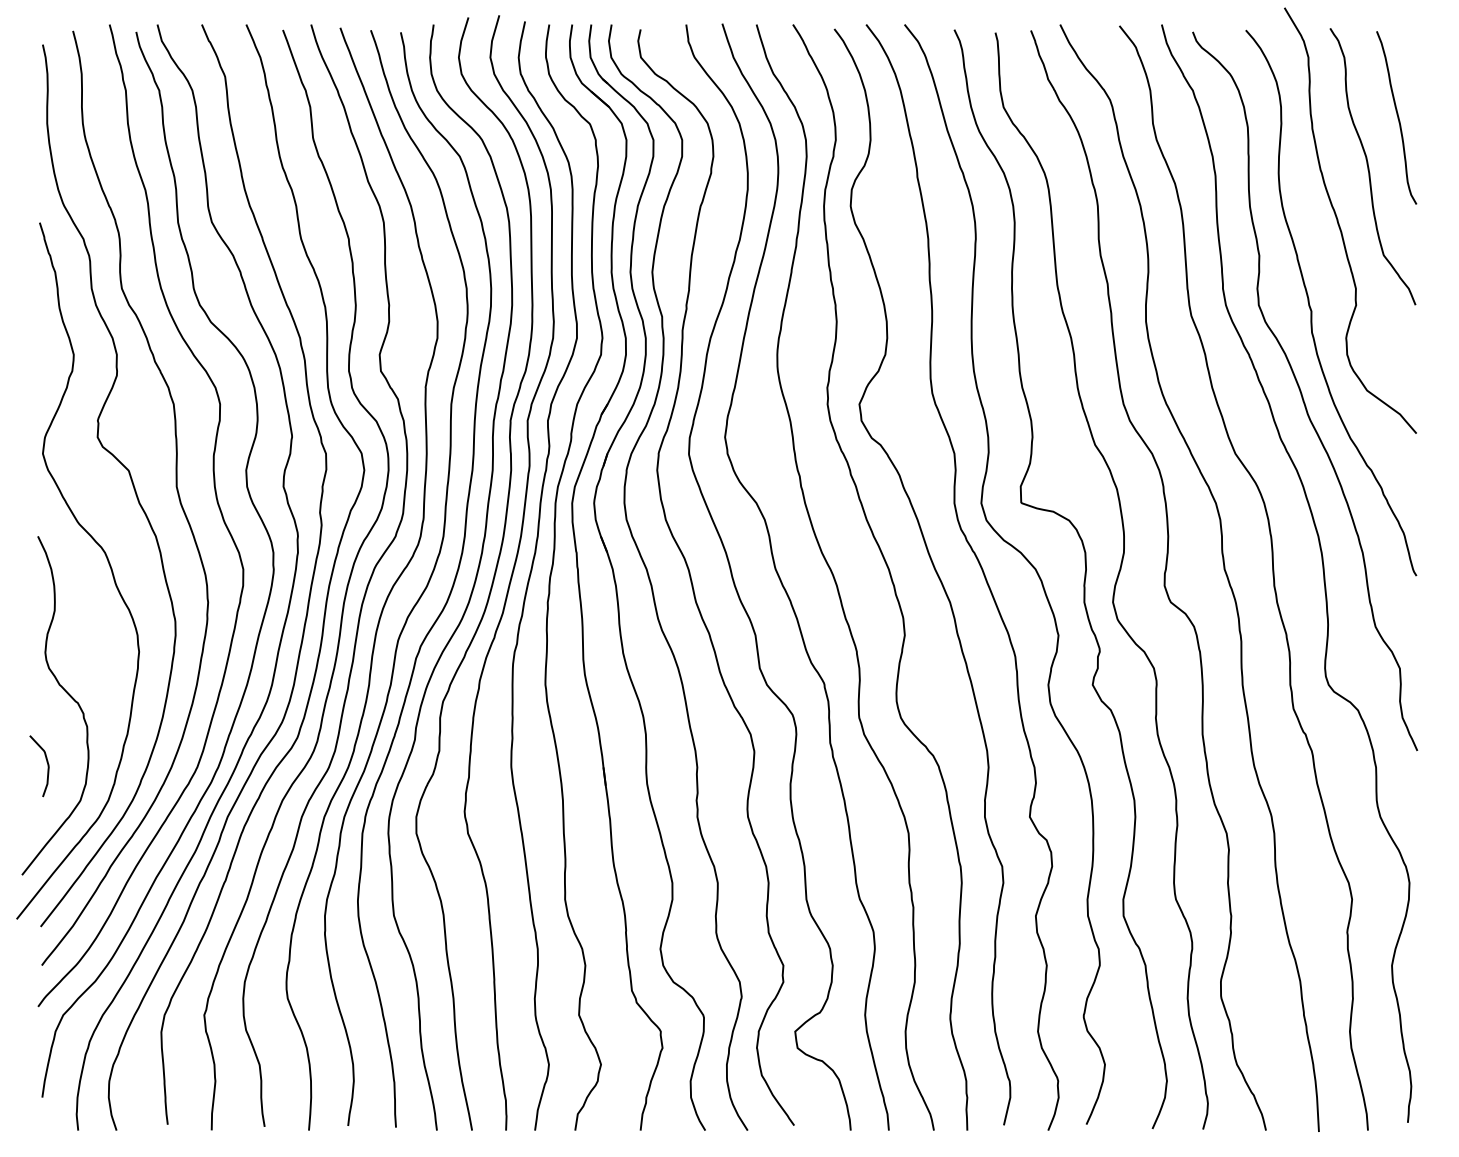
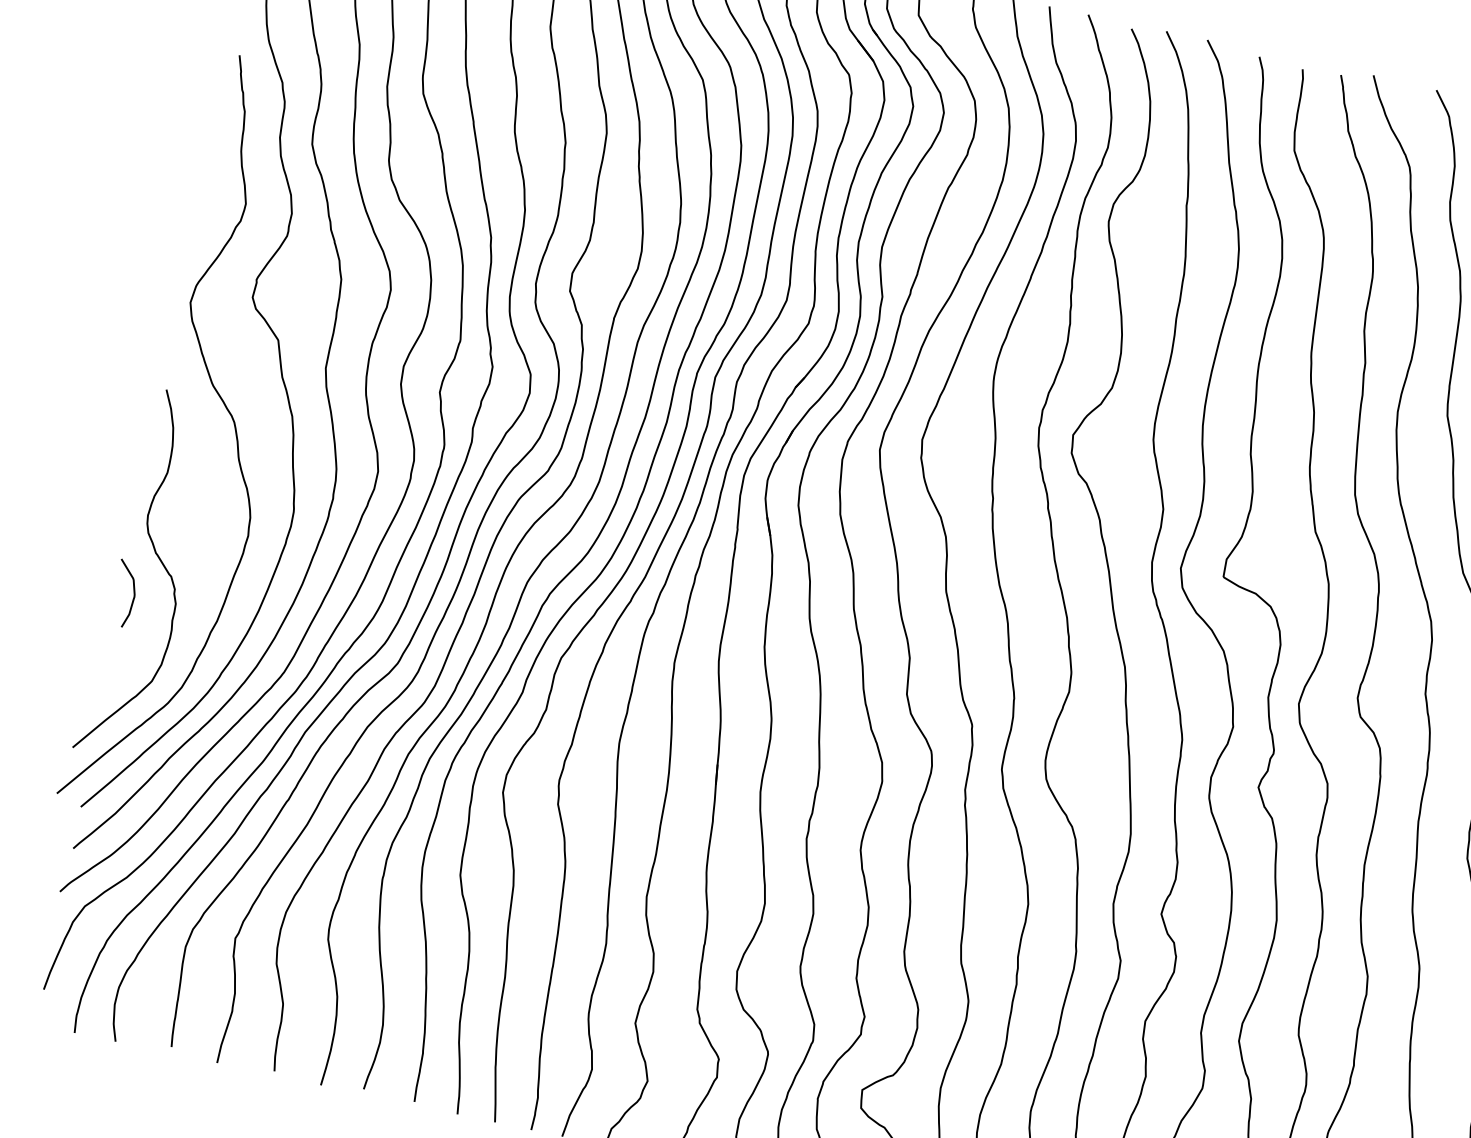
curve: (47, 766) -> (133, 595), moved

